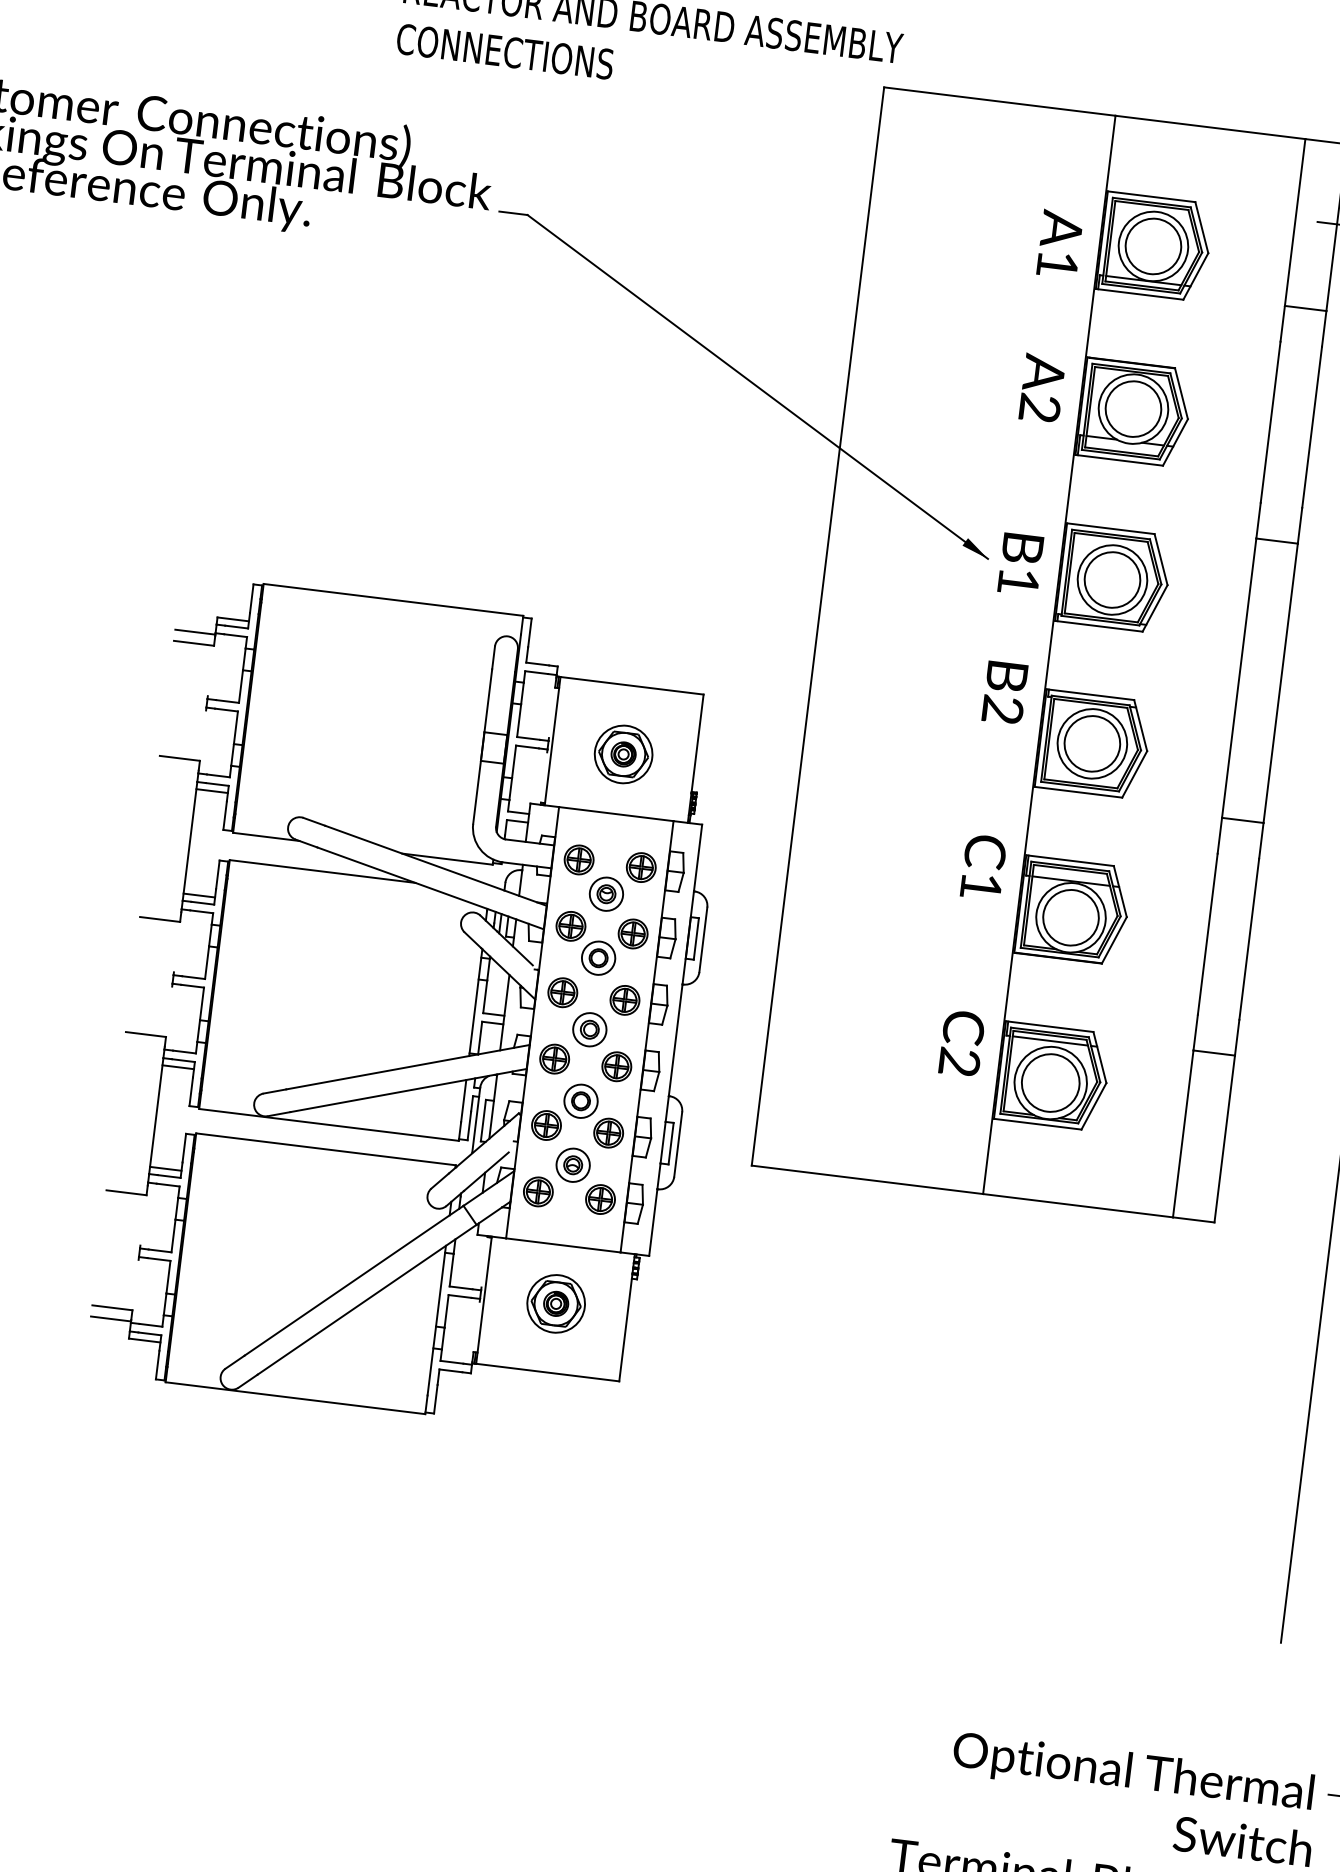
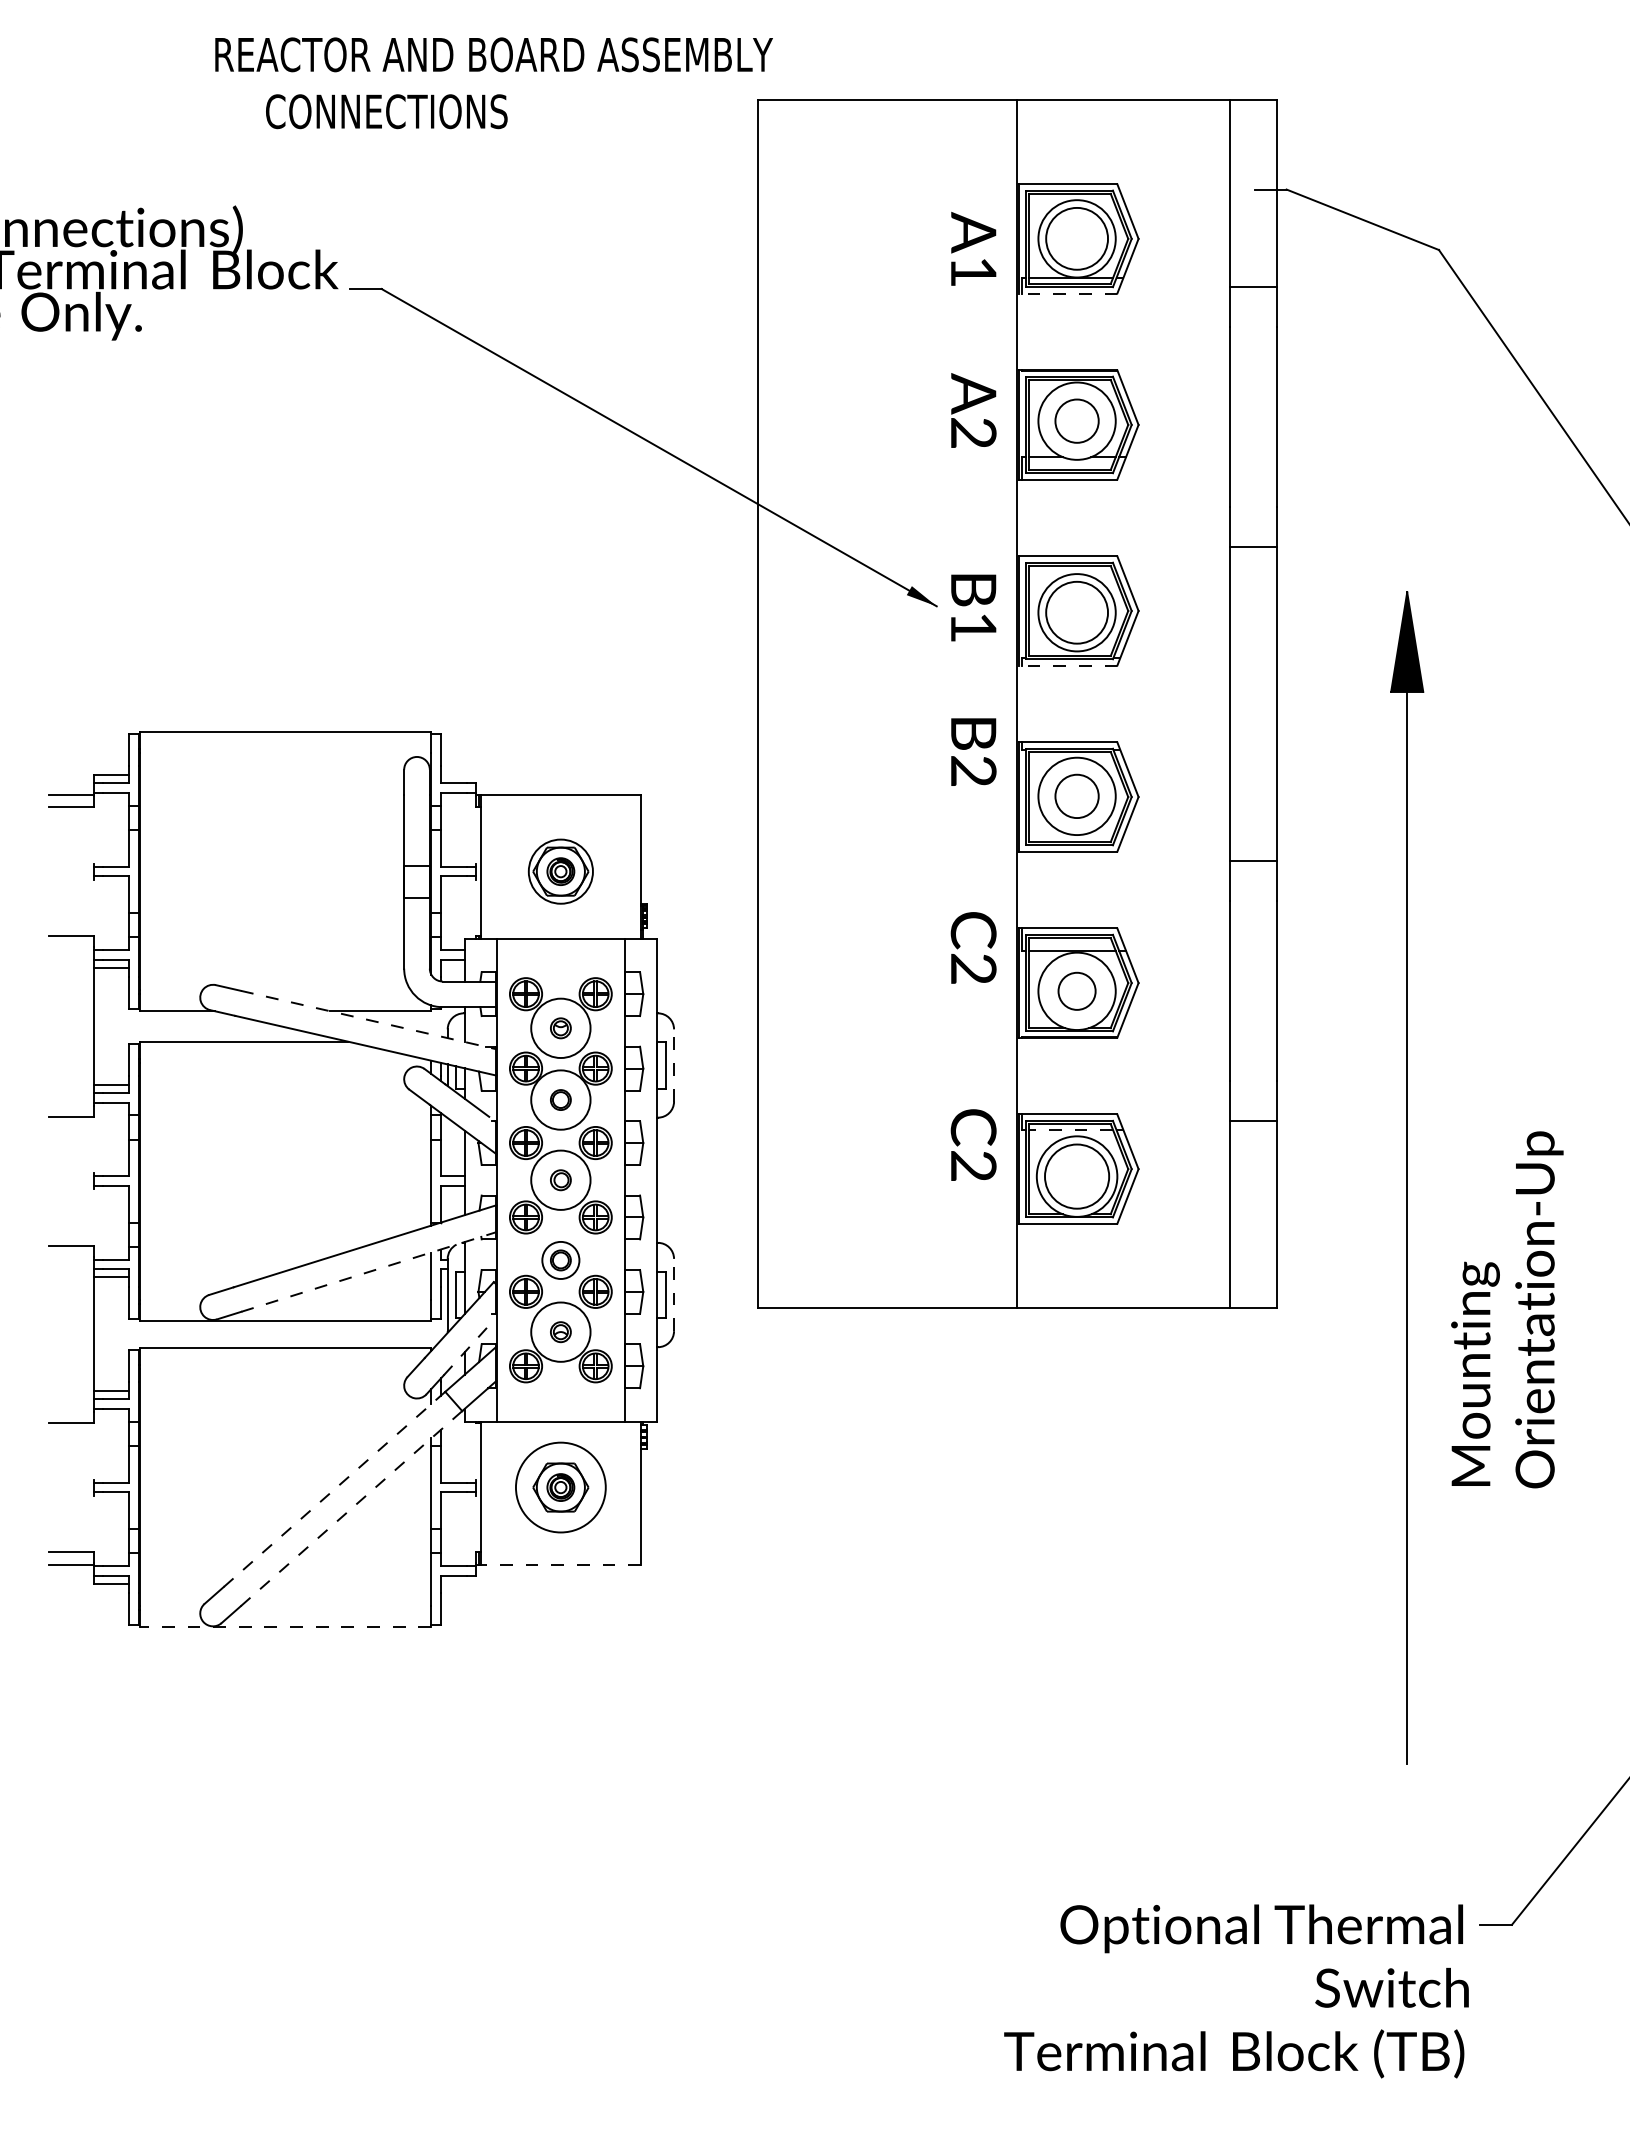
text: (504, 51) -> (386, 111), moved
line: (1138, 294) -> (1067, 293), solid -> dashed
circle: (1133, 409) -> (1077, 421), size x0.7
line: (1098, 626) -> (1067, 665), solid -> dashed
circle: (1092, 743) -> (1077, 796), size x0.7
line: (436, 866) -> (369, 1020), solid -> dashed
text: (981, 886) -> (973, 968), C1 -> C2
circle: (606, 893) -> (560, 1027), size x1.6
circle: (1071, 917) -> (1077, 991), size x0.6
line: (703, 939) -> (674, 1065), solid -> dashed
circle: (598, 957) -> (560, 1099), size x1.6
circle: (589, 1029) -> (560, 1179), size x1.6
line: (1049, 1041) -> (1070, 1130), solid -> dashed
line: (408, 1090) -> (368, 1271), solid -> dashed
line: (678, 1144) -> (674, 1294), solid -> dashed
circle: (572, 1164) -> (560, 1331), size x1.6
line: (485, 1172) -> (465, 1351), solid -> dashed
line: (354, 1280) -> (334, 1489), solid -> dashed
line: (367, 1299) -> (351, 1508), solid -> dashed
circle: (555, 1303) -> (560, 1487), size x1.4
line: (547, 1372) -> (560, 1564), solid -> dashed
line: (295, 1398) -> (285, 1627), solid -> dashed

